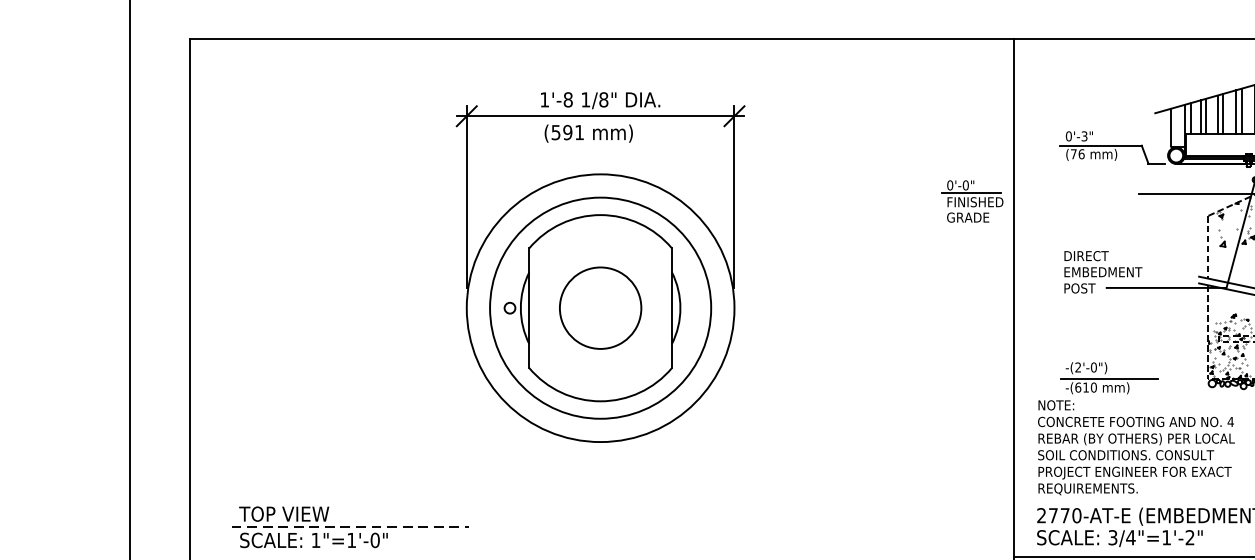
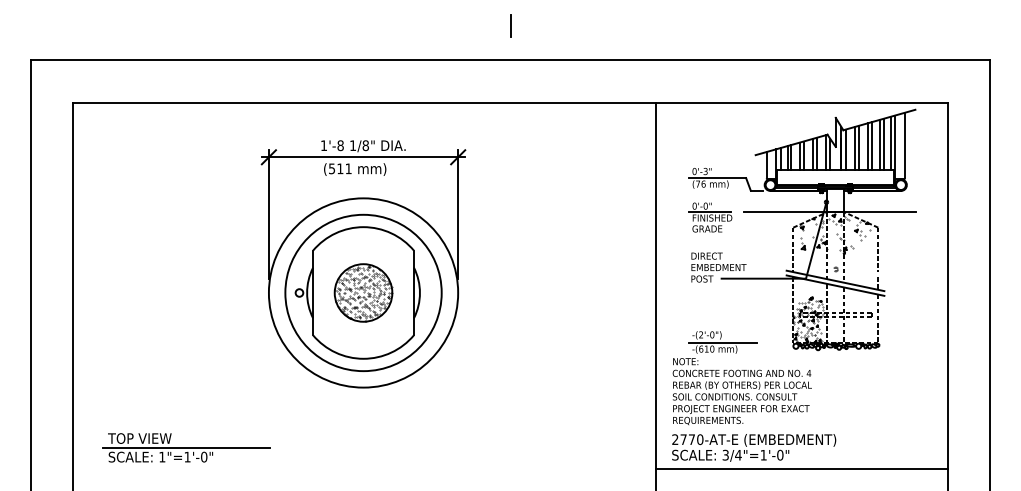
text: (568, 132) -> (340, 168), (591 -> (511
part: (972, 201) -> (710, 217), moved
hatch: (599, 308) -> (362, 293), added
line: (350, 526) -> (186, 447), dashed -> solid
text: (1190, 536) -> (780, 454), 3/4"=1'-2" -> 3/4"=1'-0"

